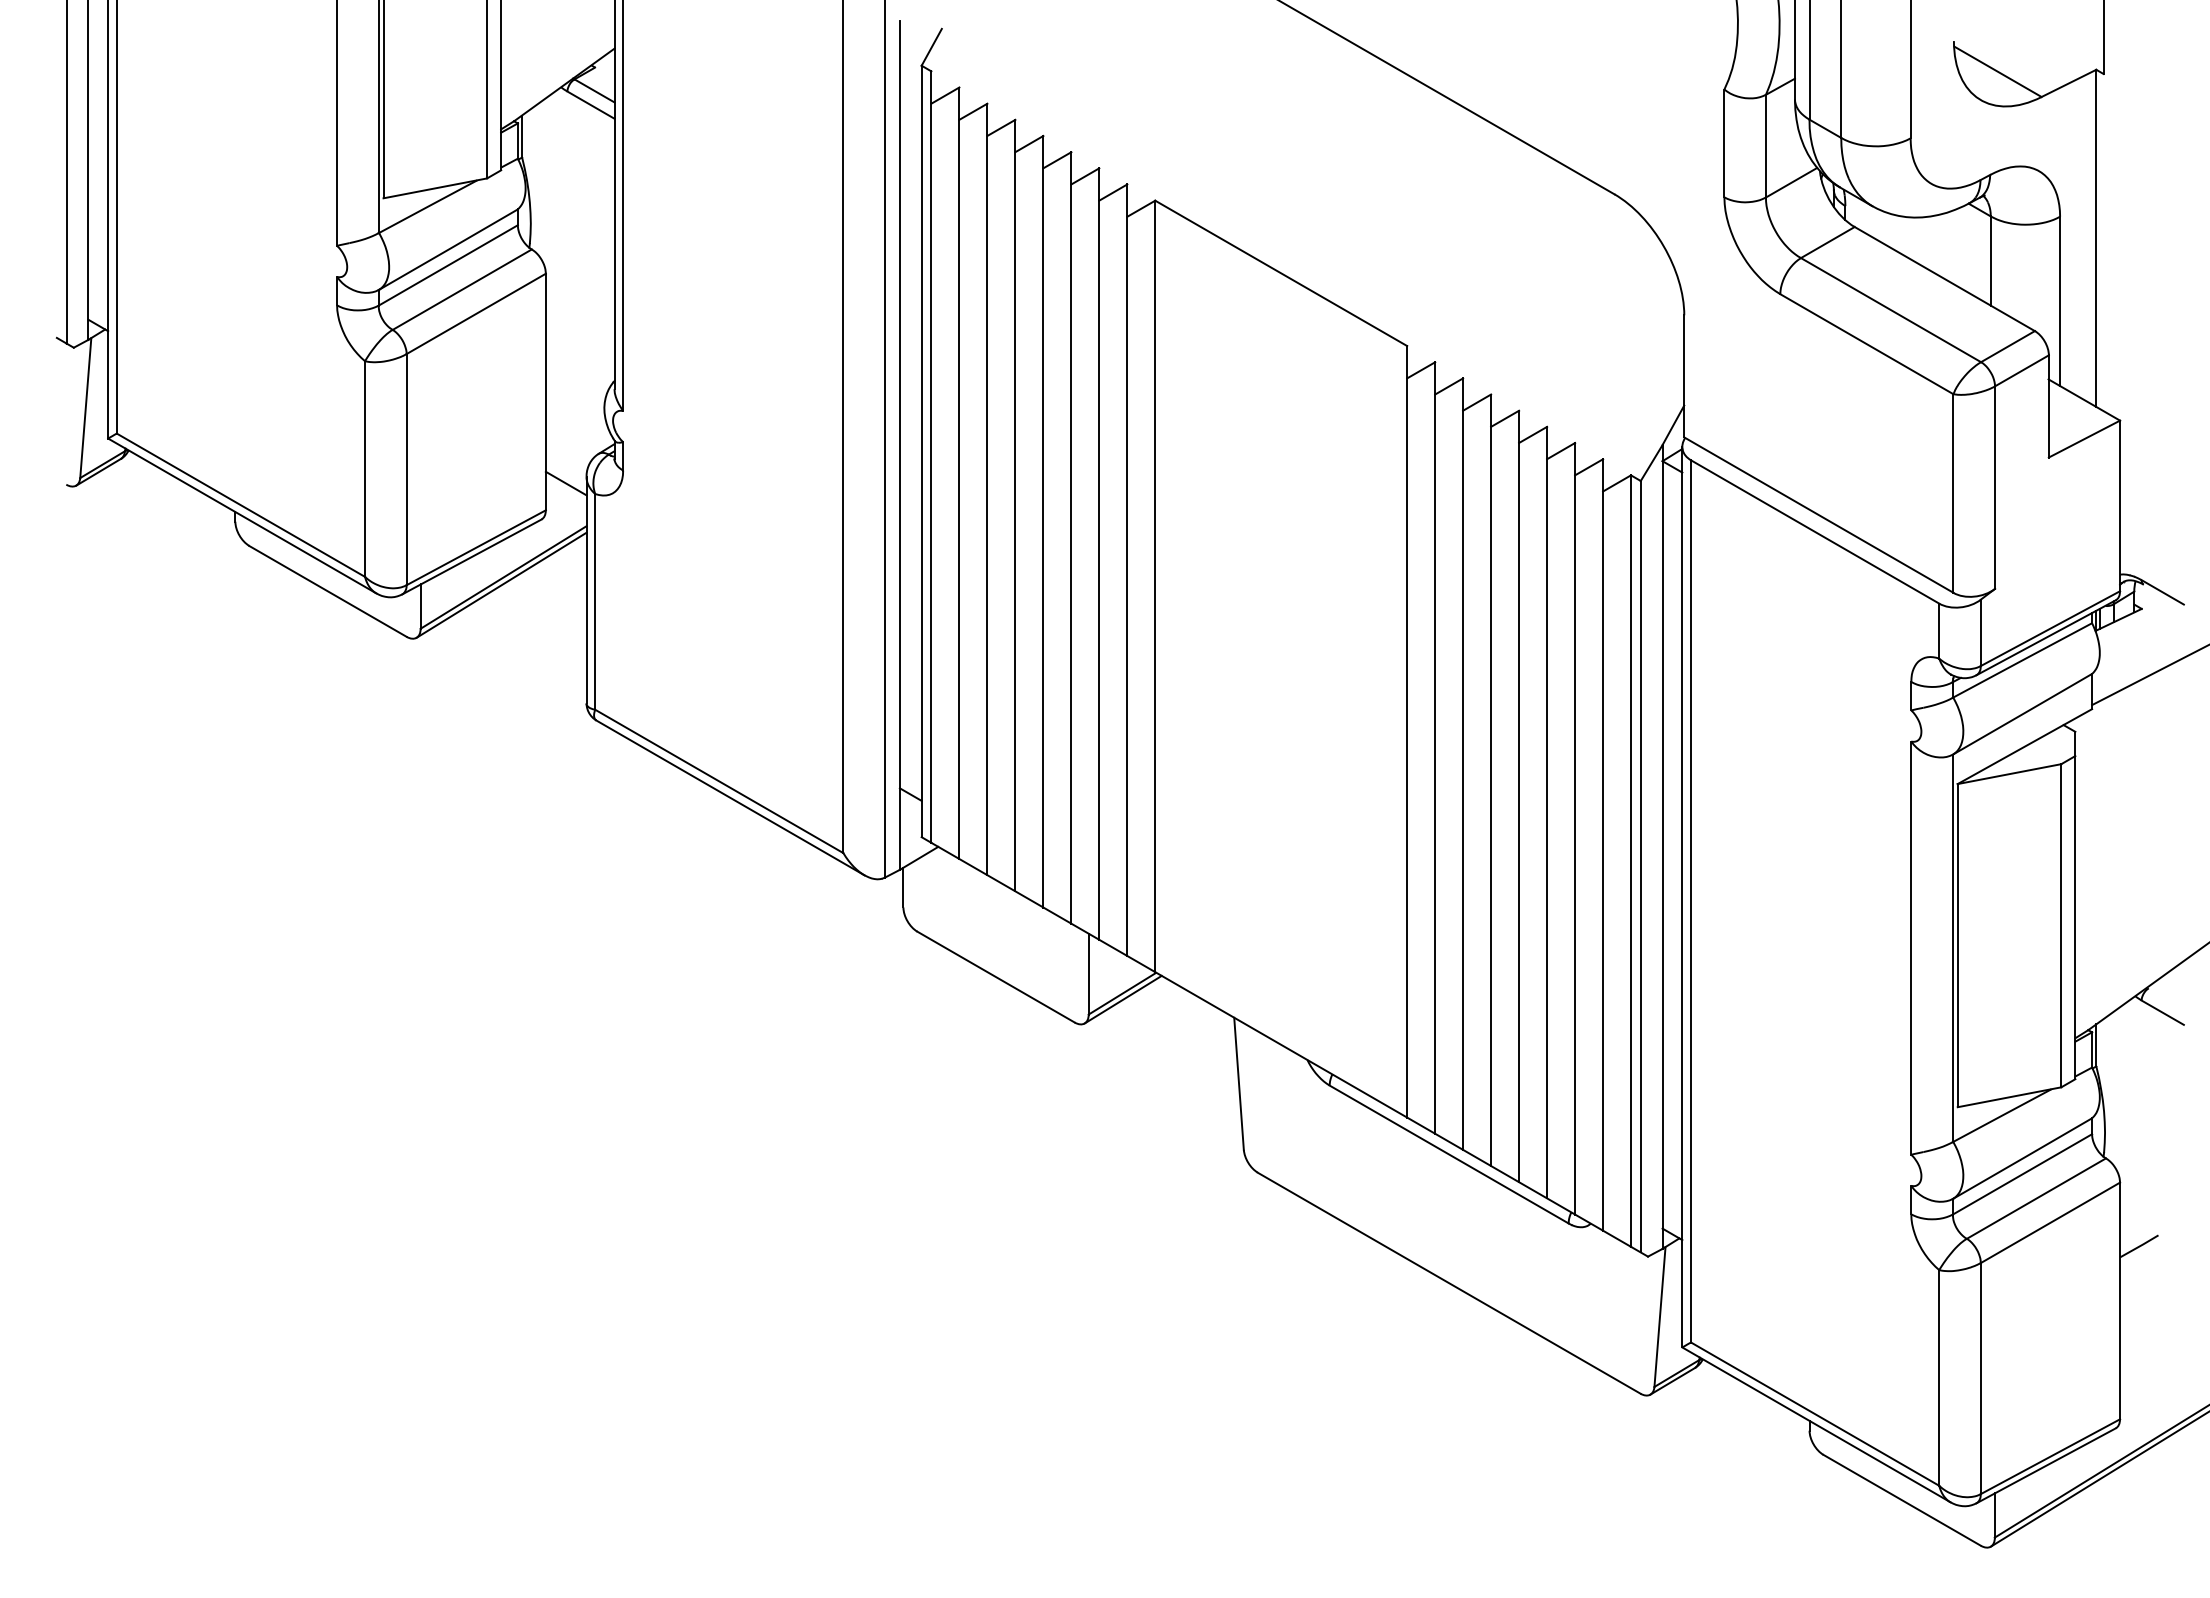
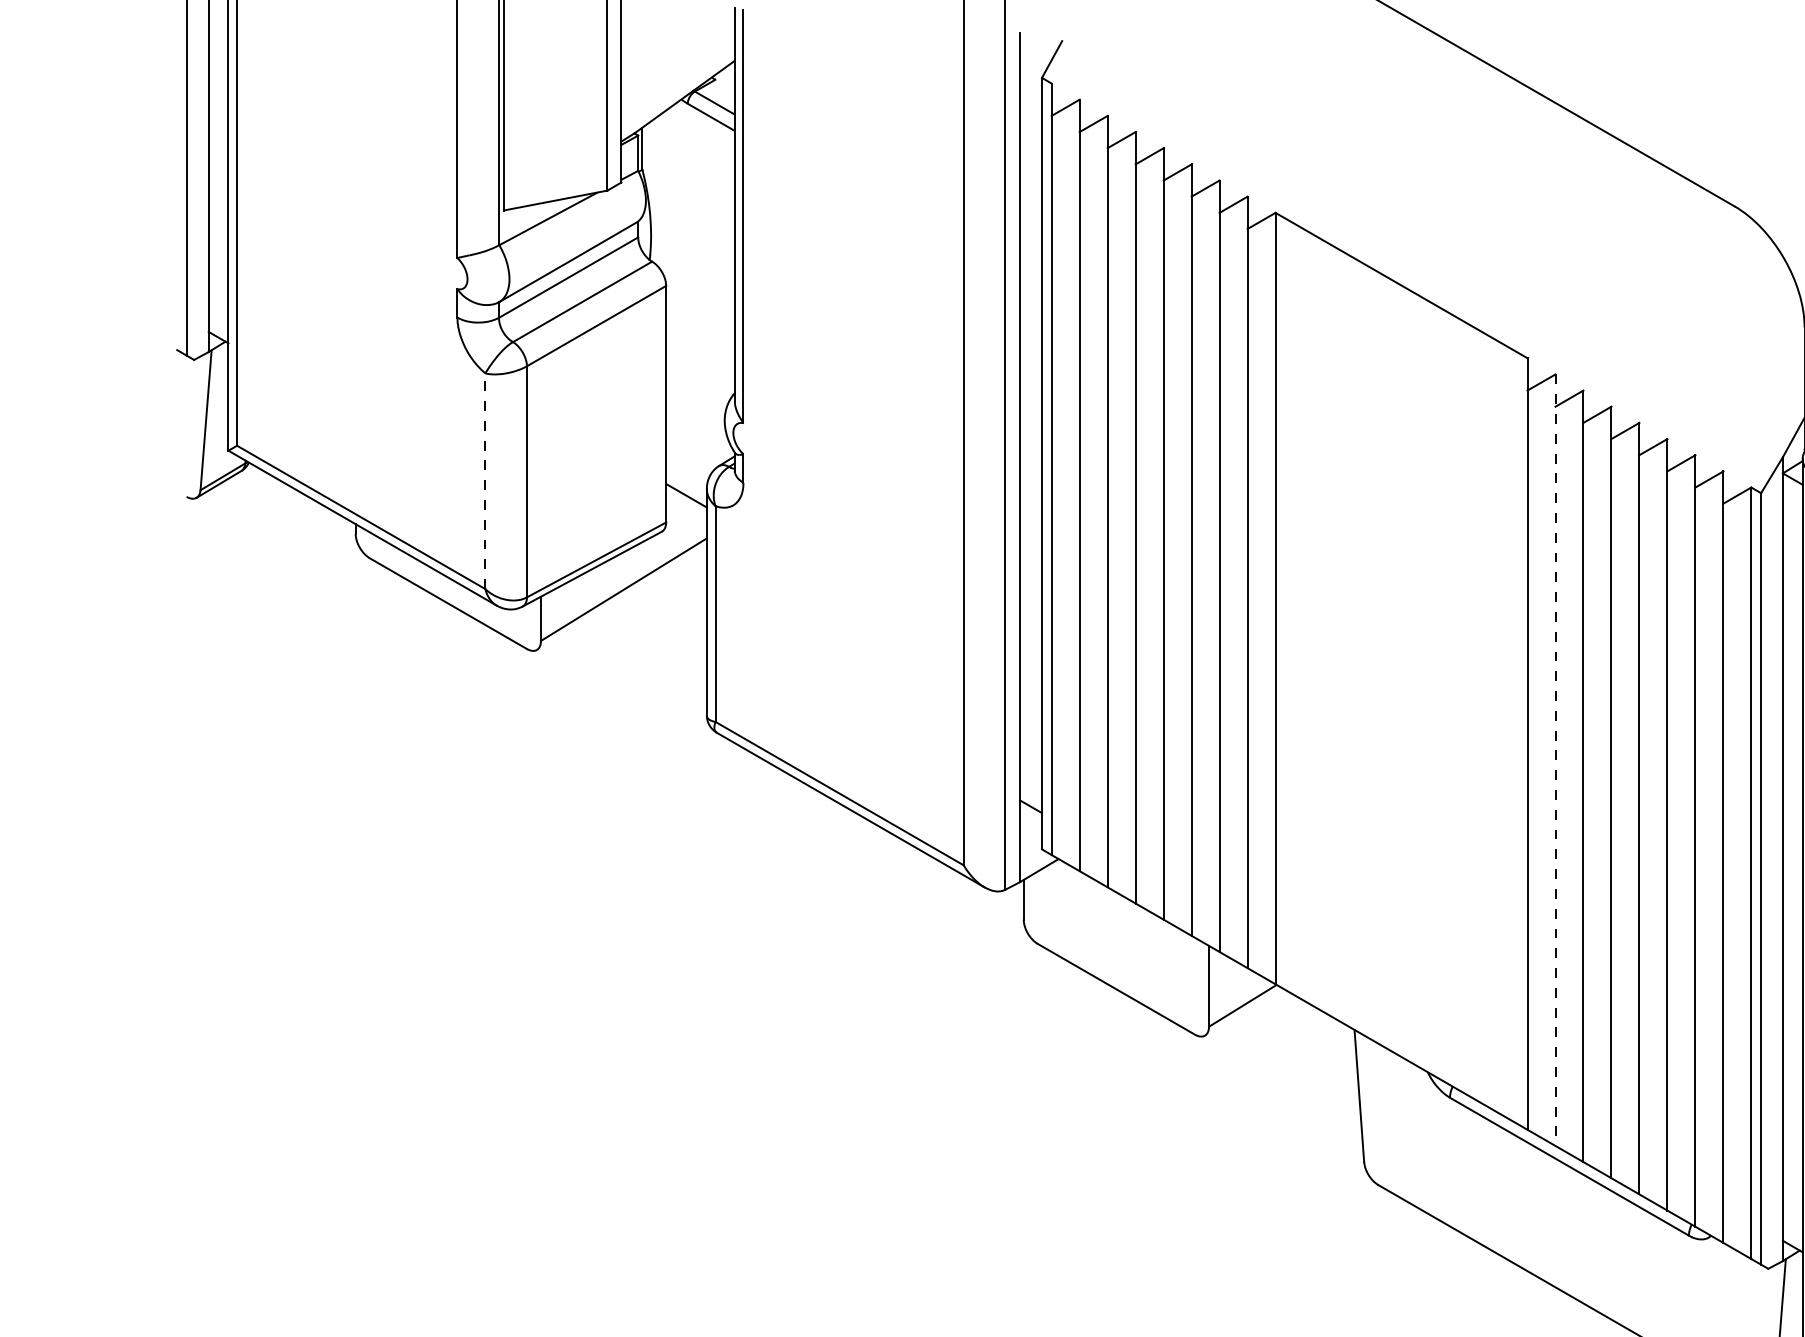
line: (365, 469) -> (485, 481), solid -> dashed
line: (501, 584) -> (621, 596), removed
line: (1435, 748) -> (1555, 760), solid -> dashed
line: (1122, 999) -> (1242, 1011), removed

